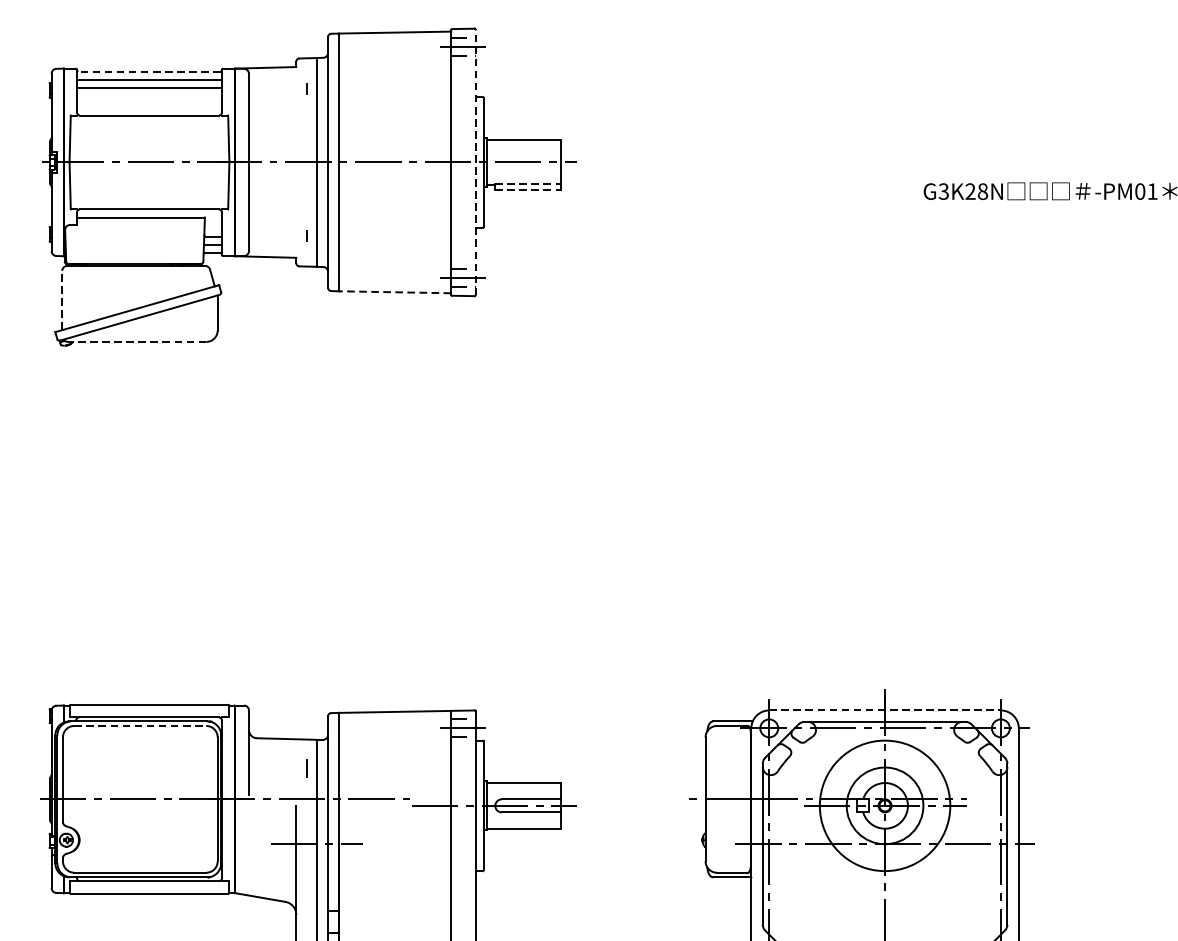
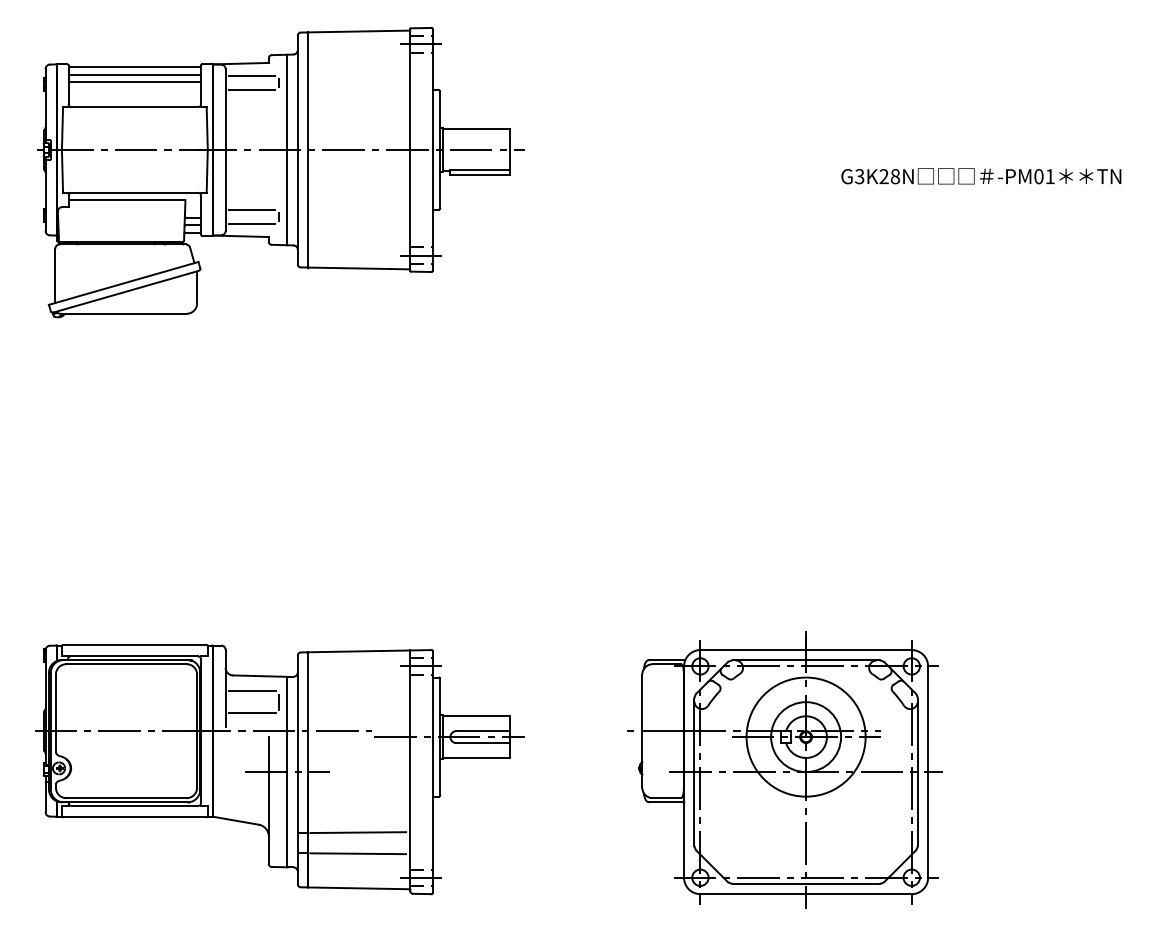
line: (149, 72) -> (134, 67), dashed -> solid
line: (277, 81) -> (251, 76), added
line: (277, 96) -> (251, 89), added
line: (475, 161) -> (432, 149), dashed -> solid
line: (528, 183) -> (480, 169), dashed -> solid
line: (528, 190) -> (480, 175), dashed -> solid
line: (277, 228) -> (251, 210), added
line: (277, 242) -> (251, 223), added
line: (395, 292) -> (359, 268), dashed -> solid
line: (62, 299) -> (55, 275), dashed -> solid
line: (138, 341) -> (124, 313), dashed -> solid
line: (885, 710) -> (806, 650), dashed -> solid
line: (141, 726) -> (127, 664), dashed -> solid
line: (277, 755) -> (251, 691), added
line: (277, 779) -> (251, 713), added
line: (394, 910) -> (358, 832), added
line: (394, 933) -> (358, 853), added

